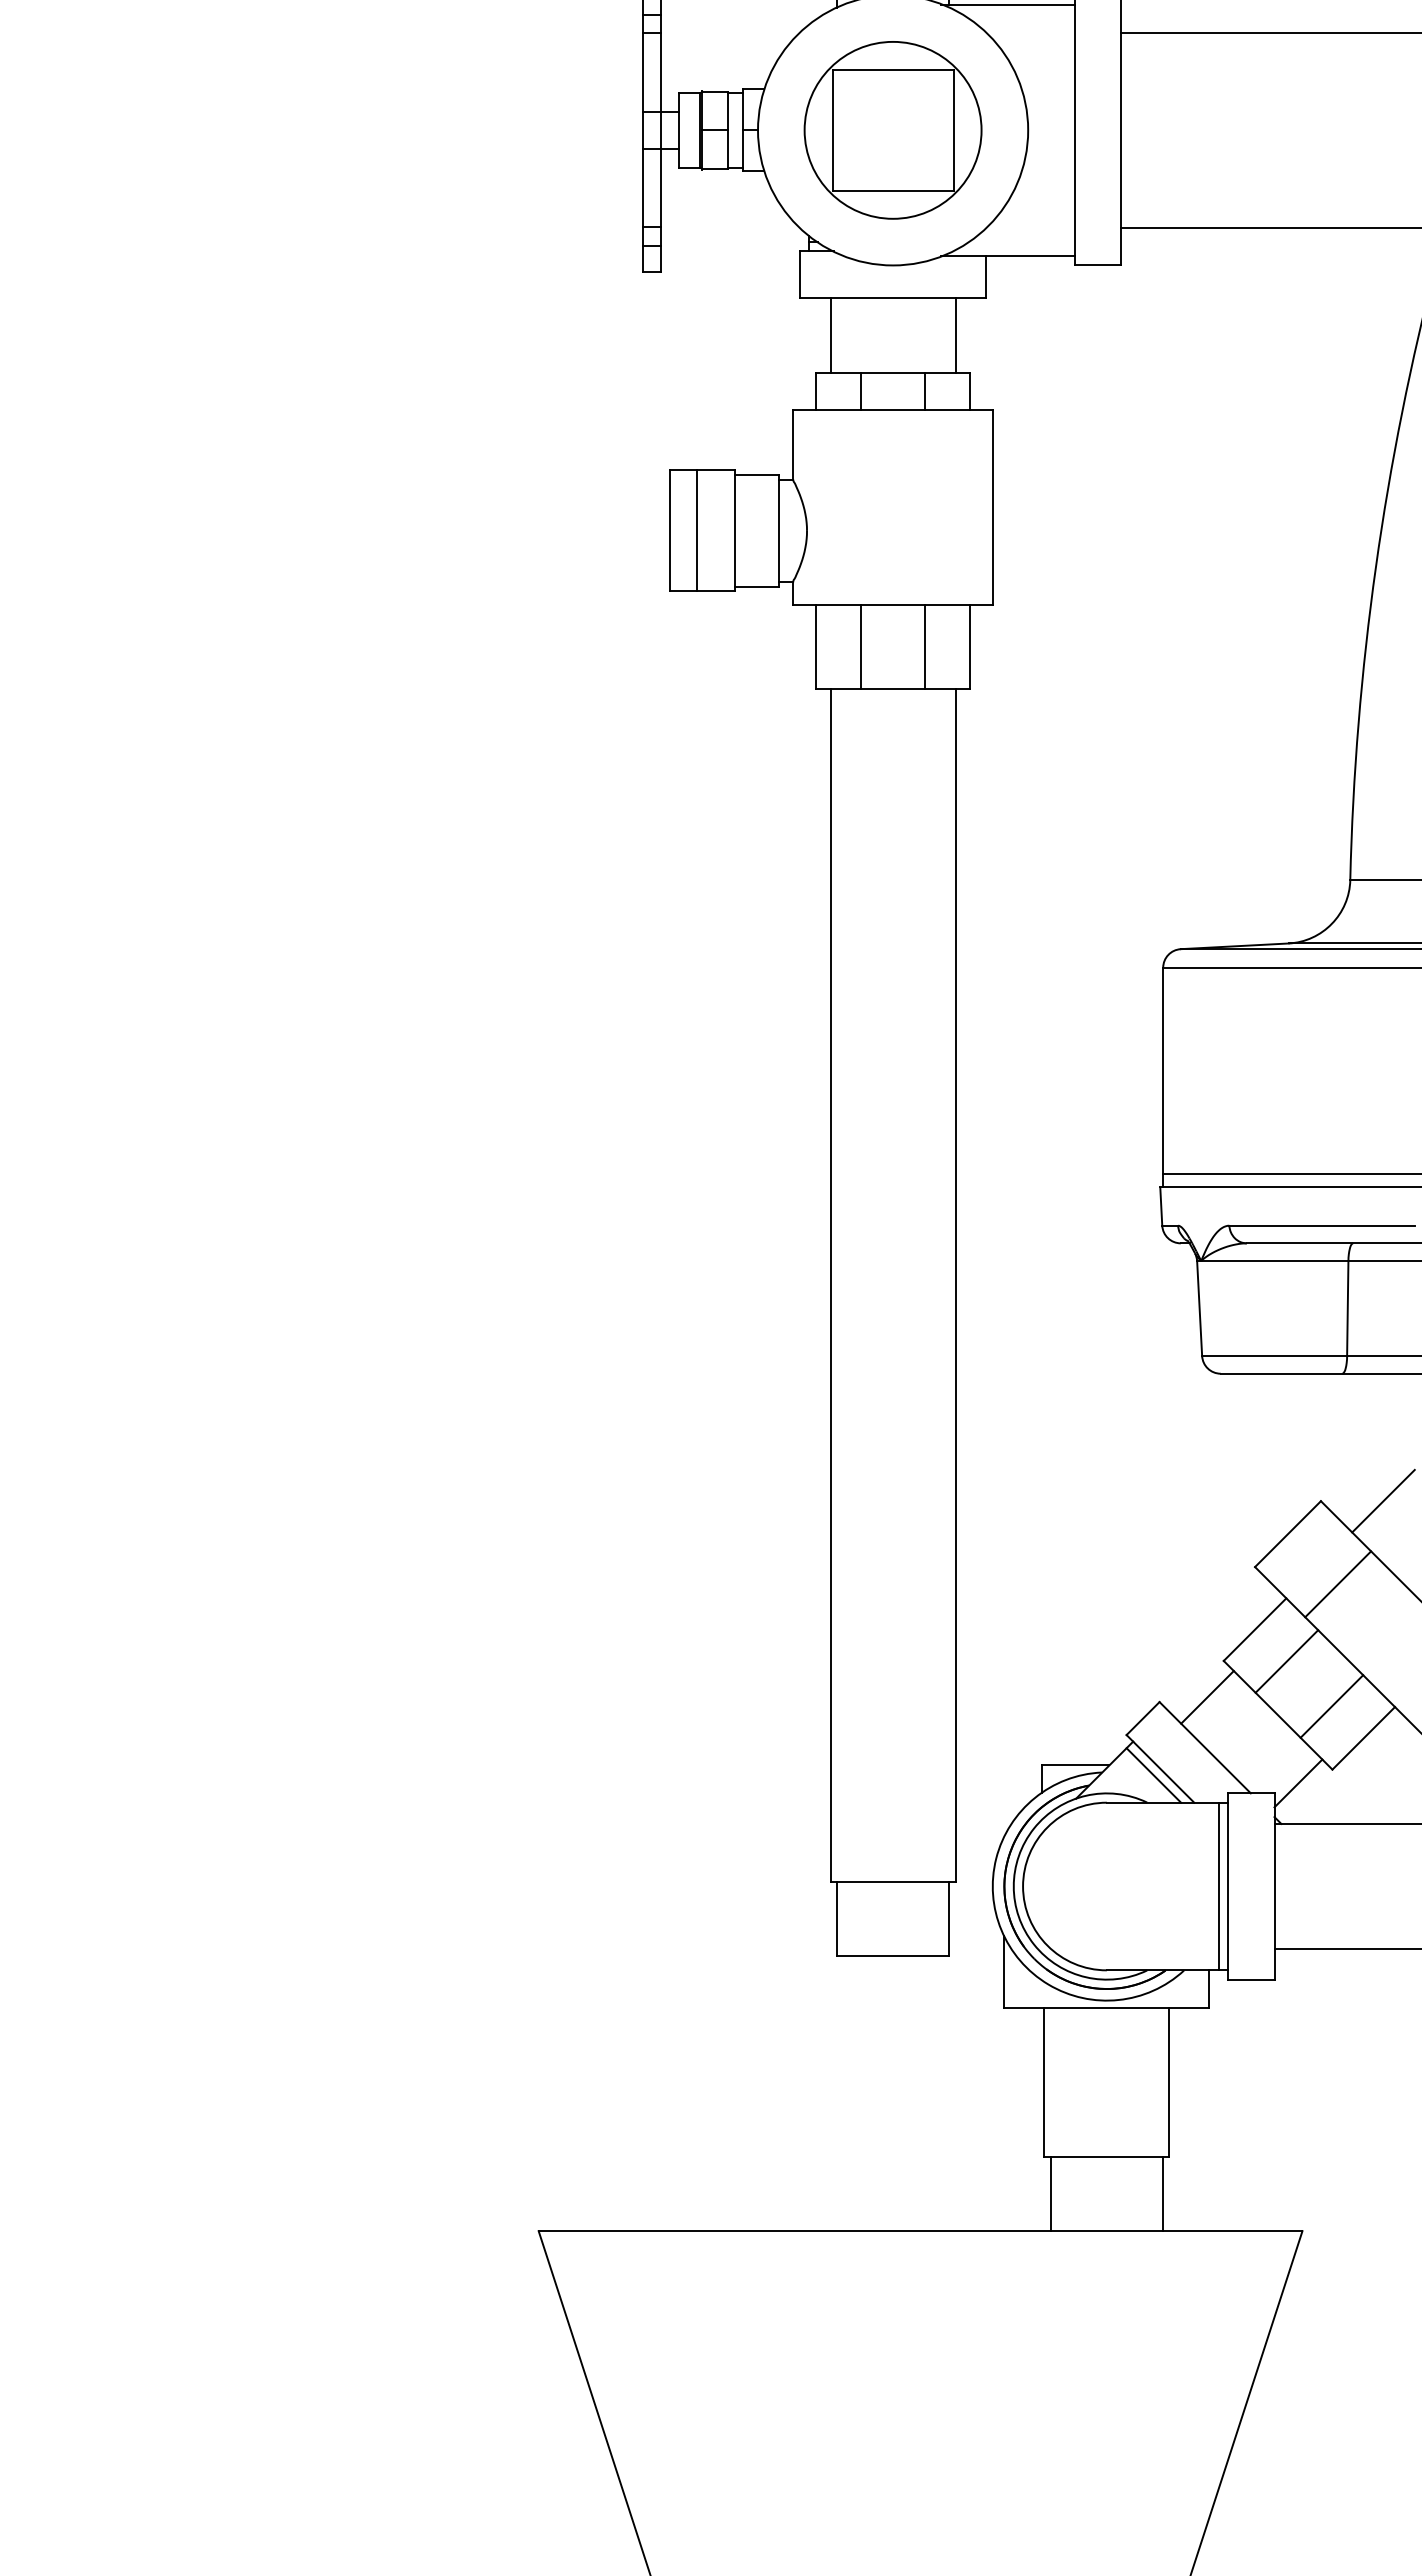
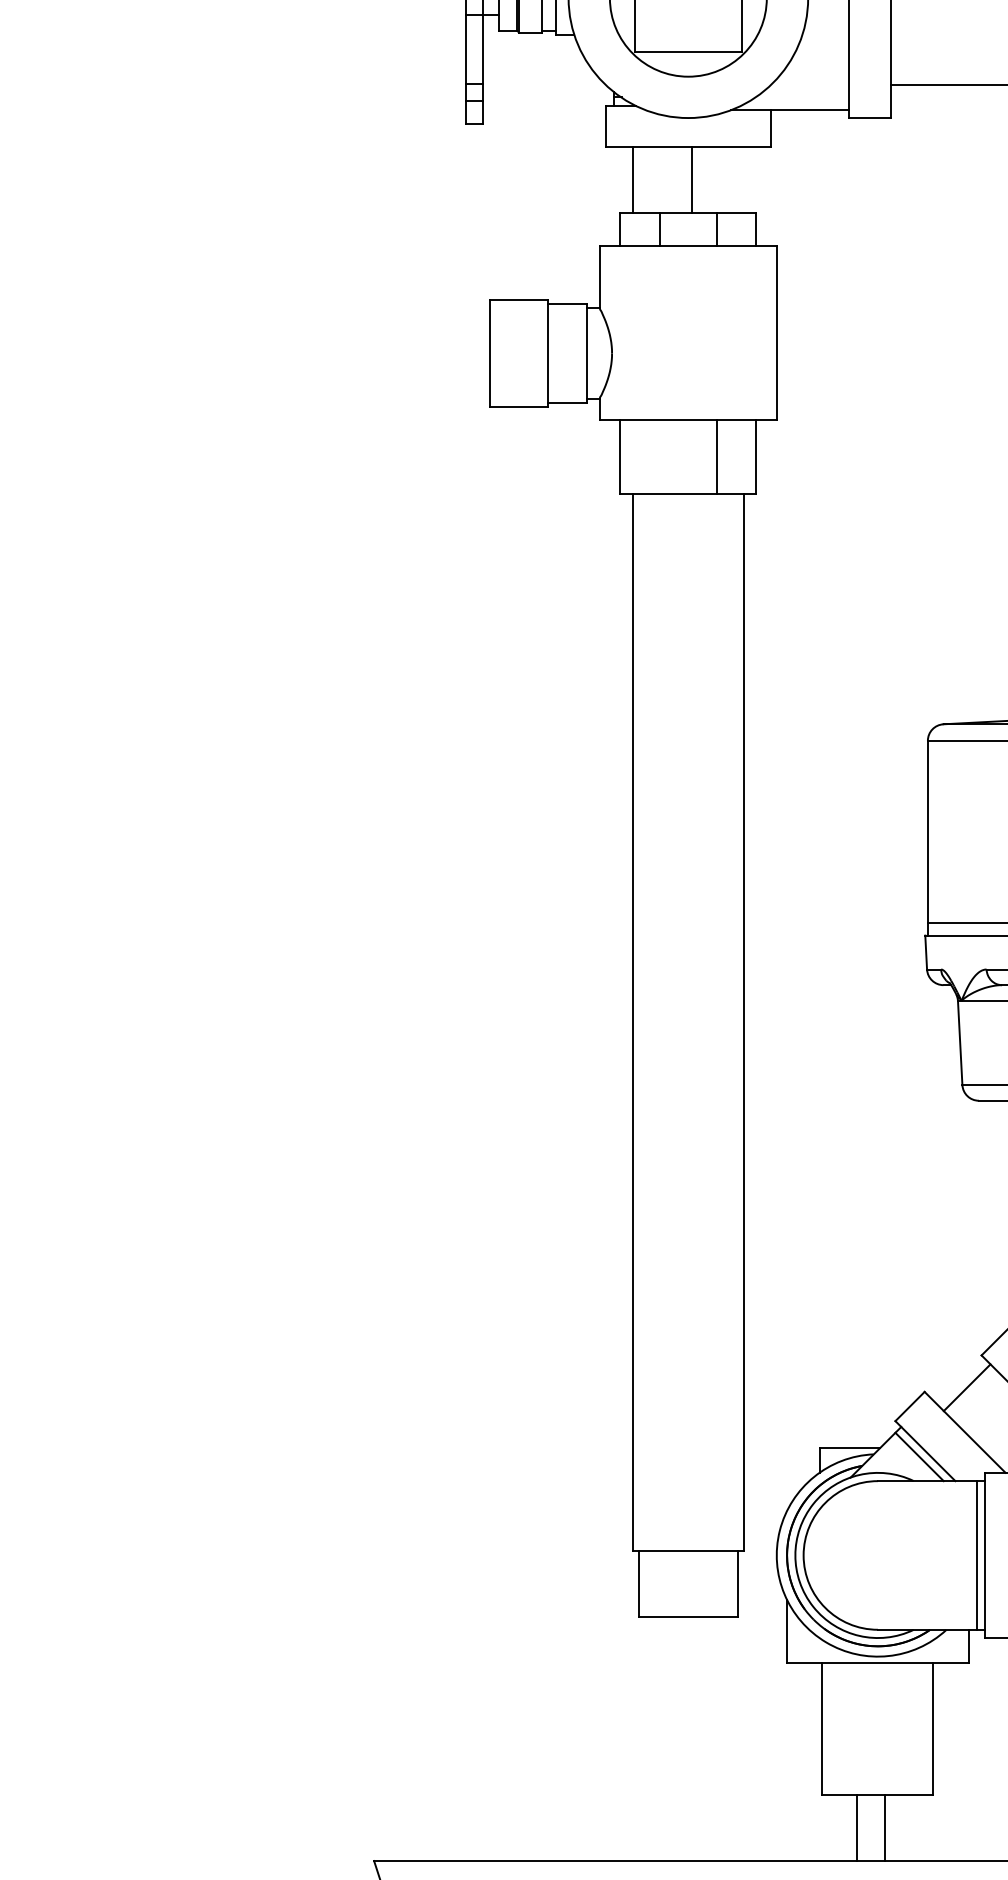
line: (955, 335) -> (692, 180), moved
line: (697, 530) -> (514, 353), removed
line: (861, 647) -> (660, 456), removed
line: (1050, 2193) -> (884, 1827), moved
line: (1162, 2193) -> (856, 1827), moved

